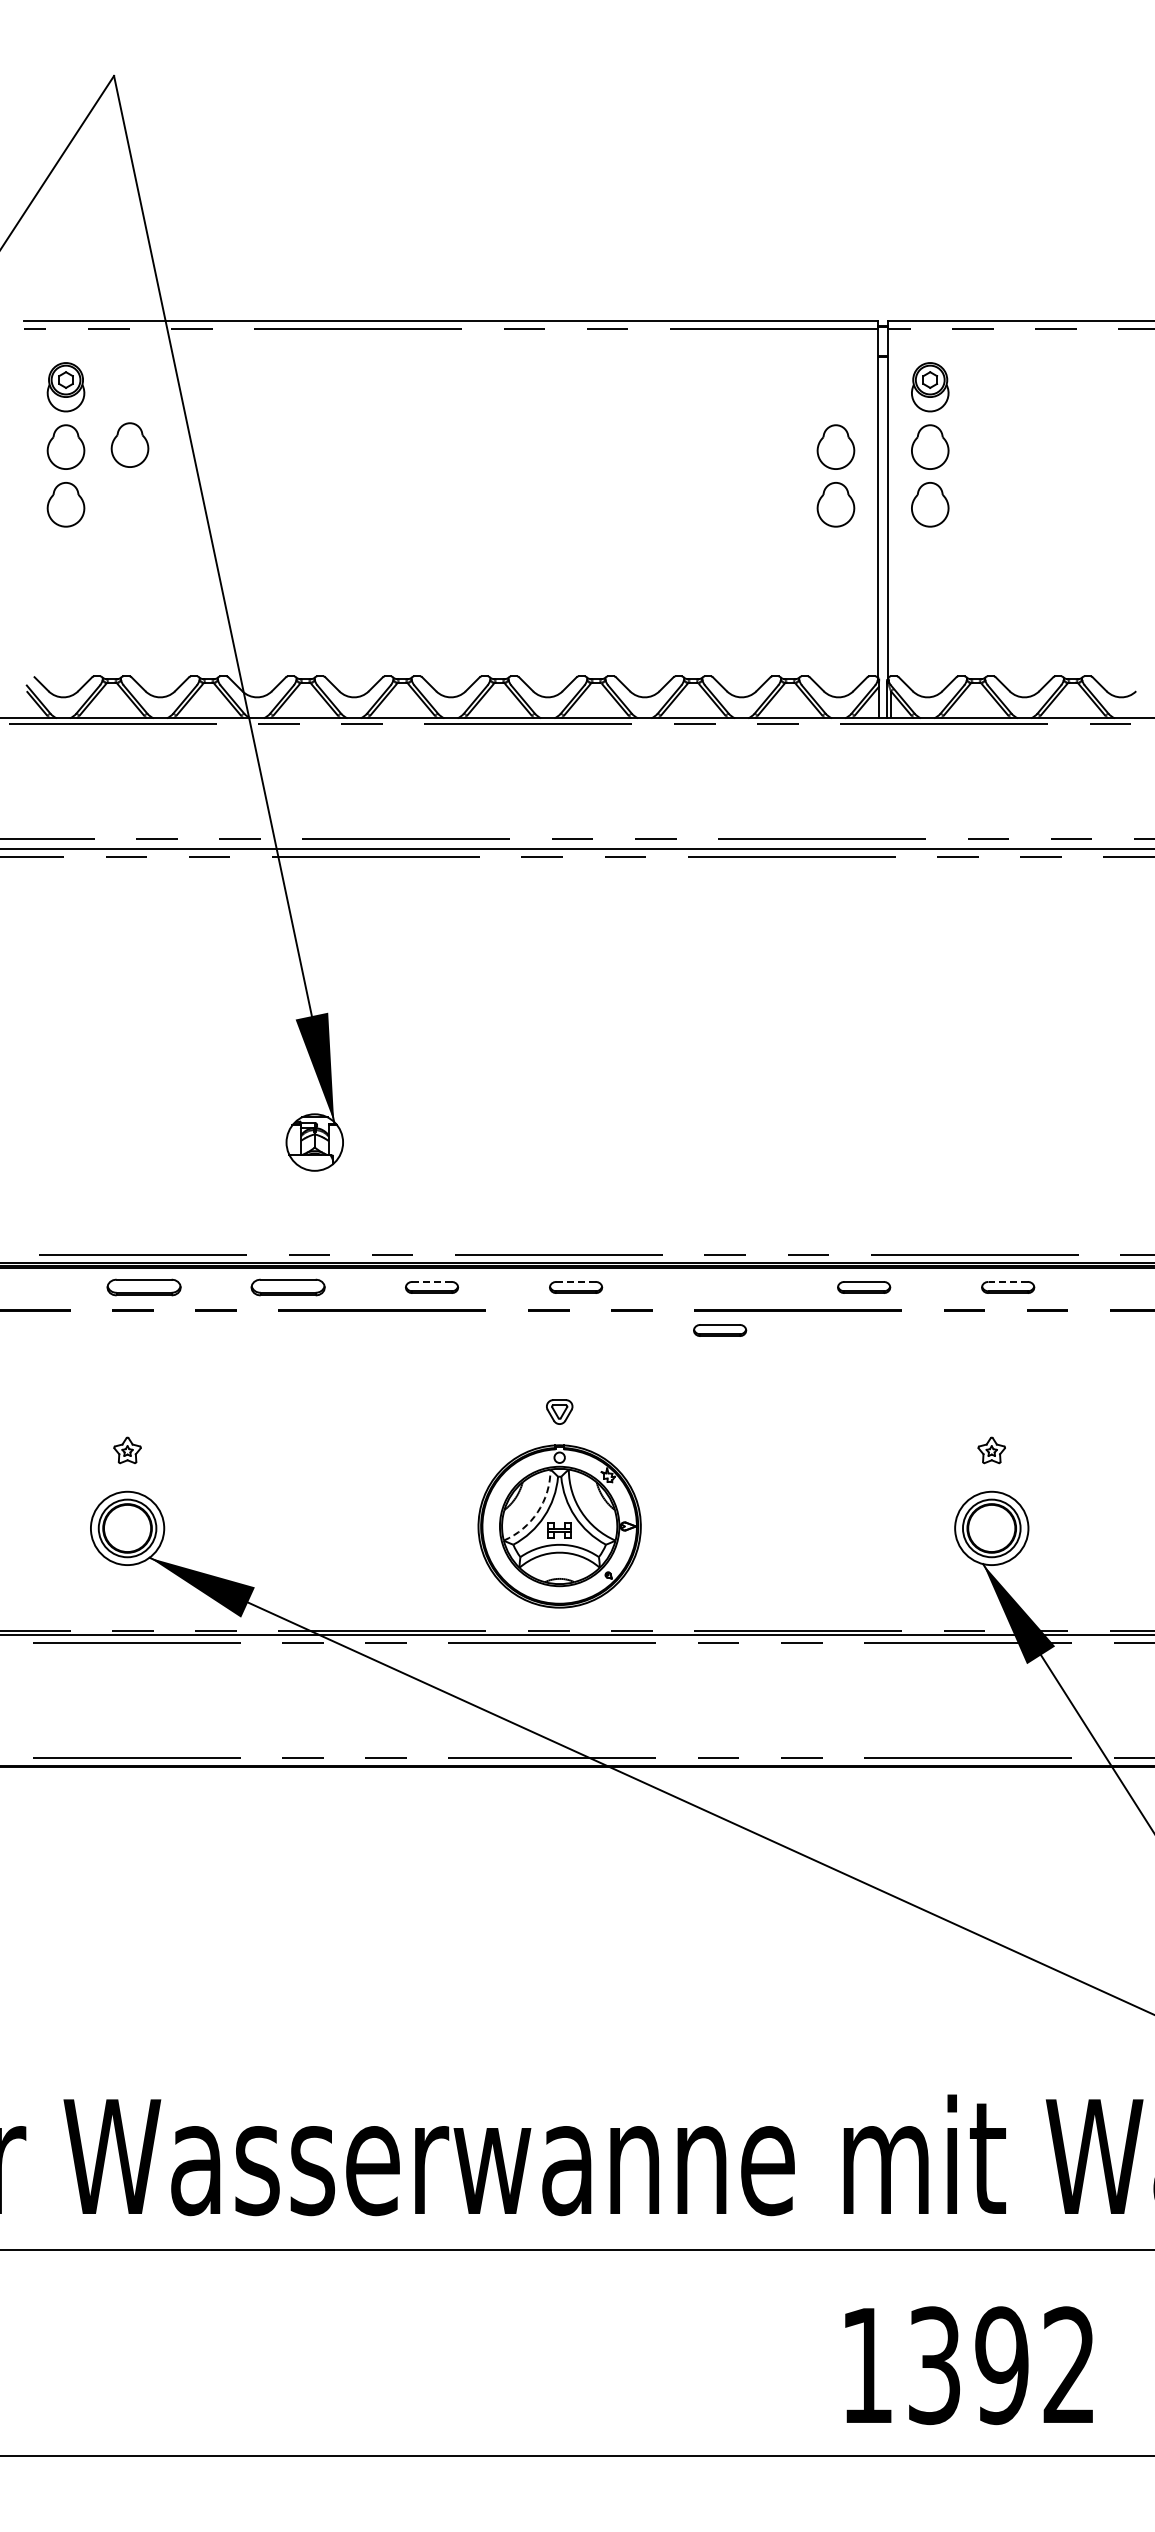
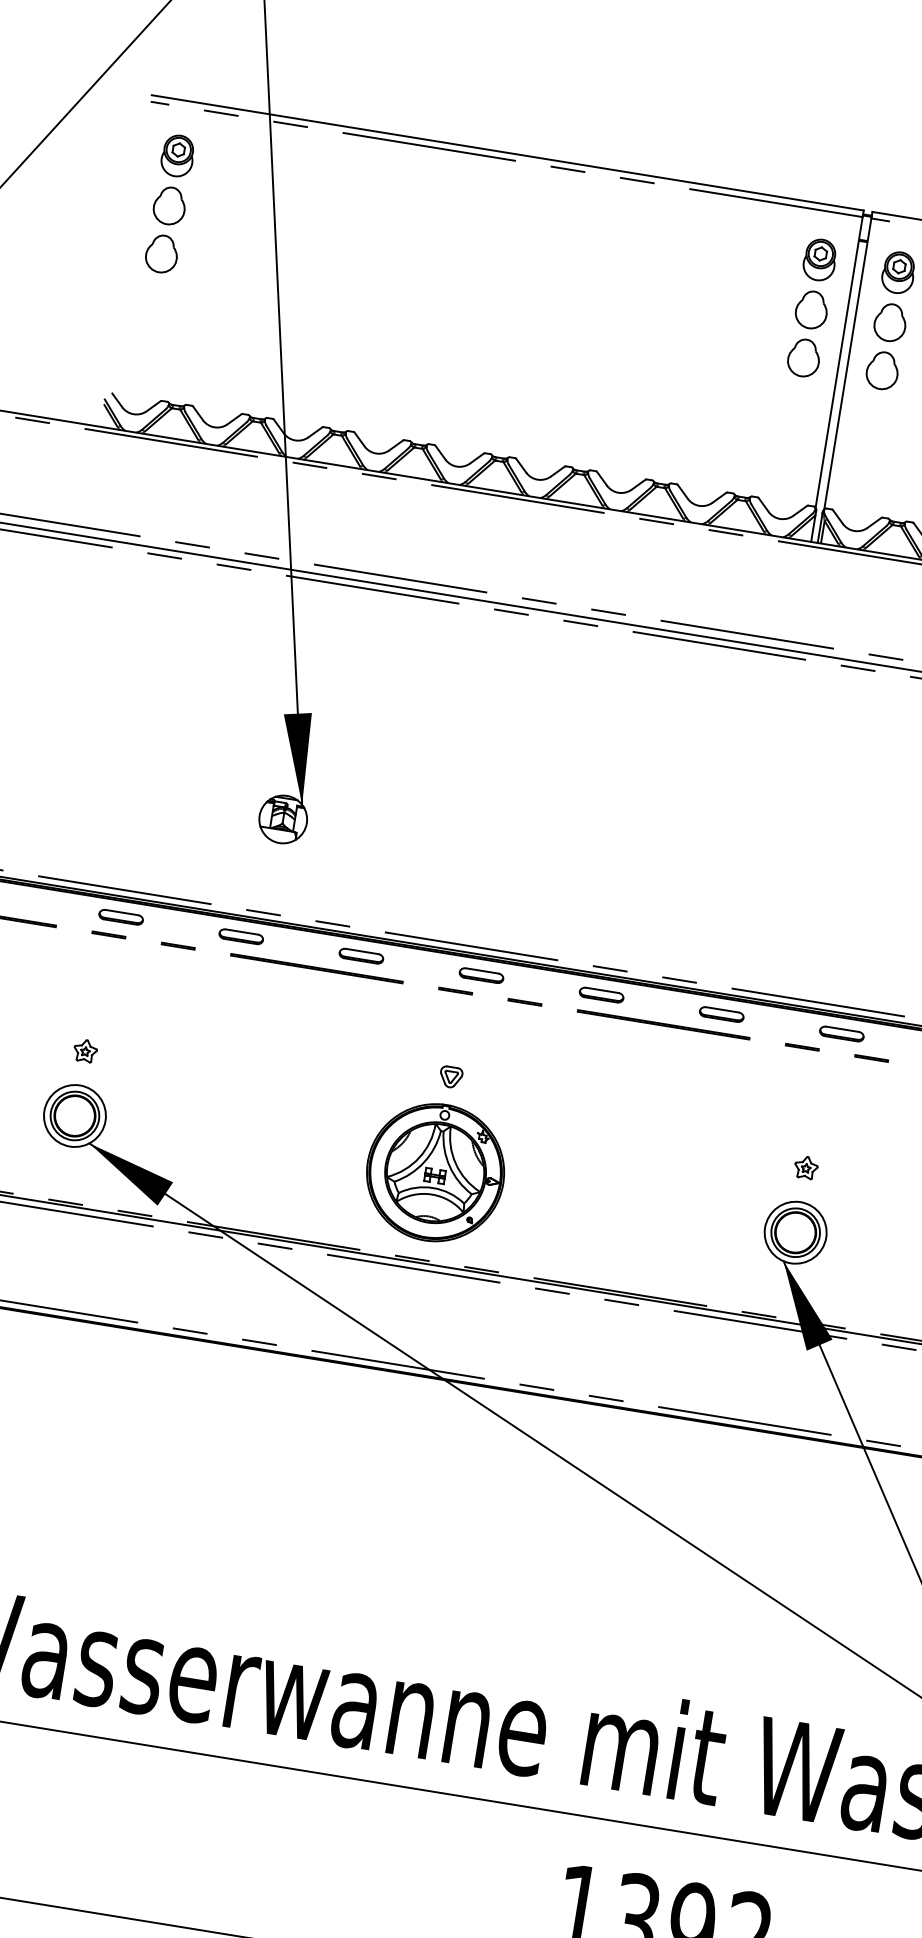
part: (835, 387) -> (819, 260), added
part: (129, 444) -> (222, 212), removed
line: (432, 1281) -> (362, 951), dashed -> solid
line: (576, 1281) -> (482, 970), dashed -> solid
line: (1008, 1281) -> (842, 1029), dashed -> solid
part: (143, 1287) -> (120, 917), size x0.71
part: (287, 1287) -> (240, 936), size x0.71
part: (720, 1330) -> (601, 995), moved
arc: (537, 1512) -> (418, 1158), dashed -> solid

